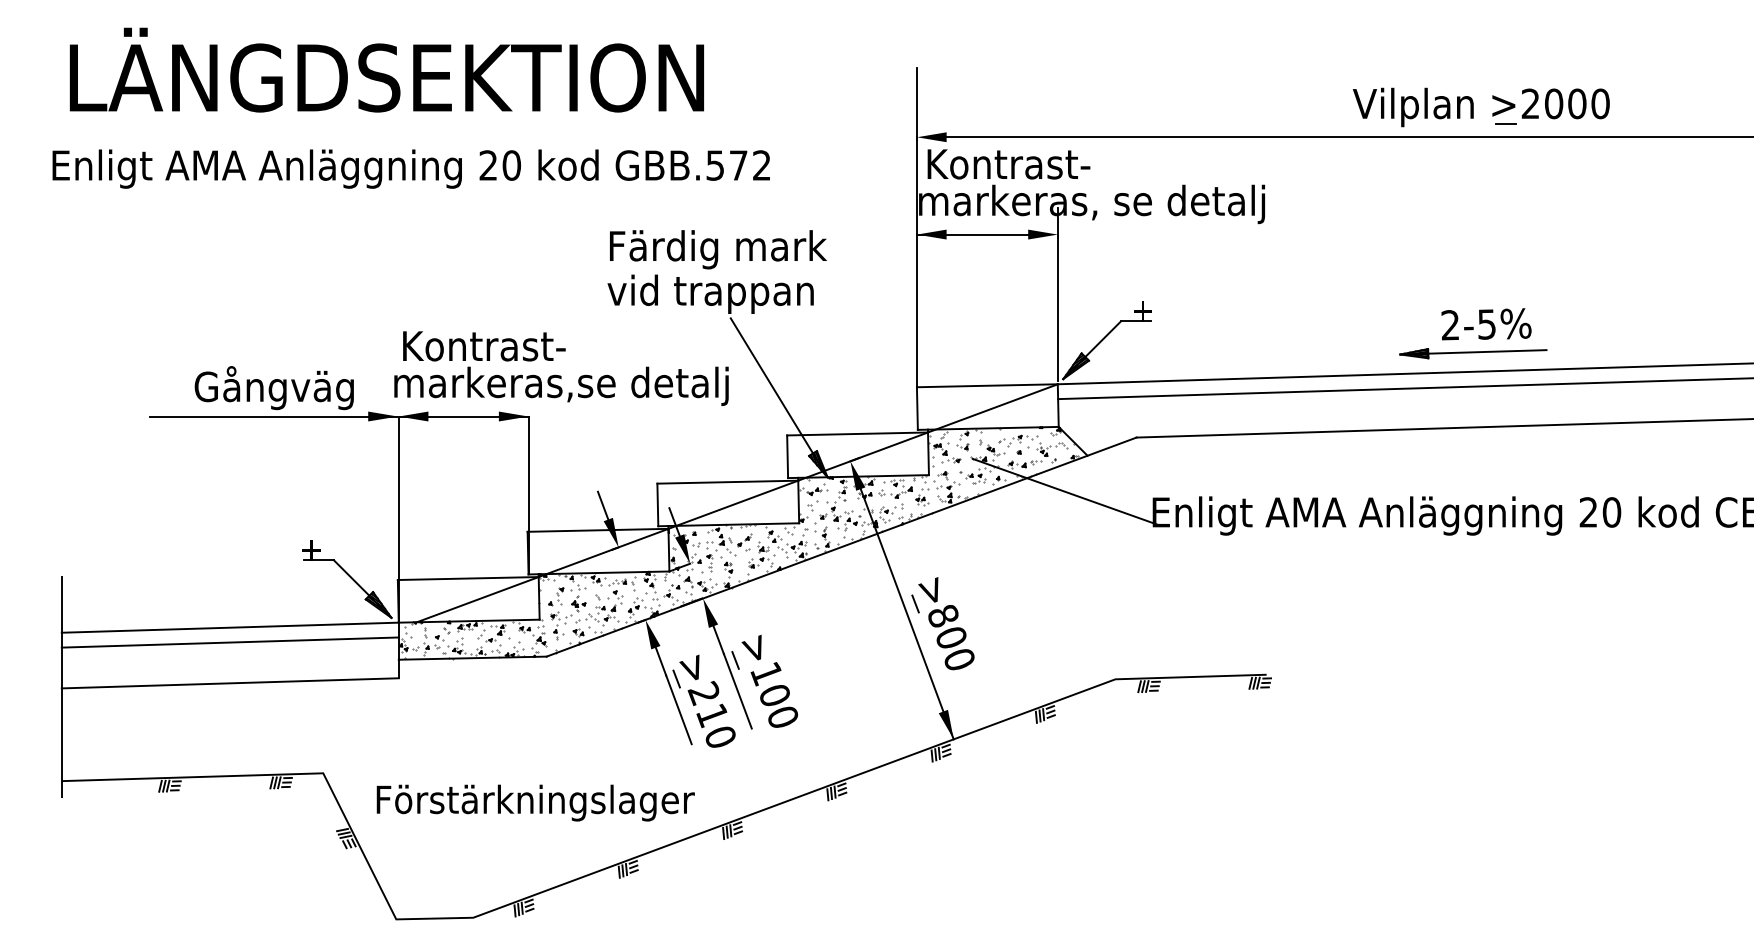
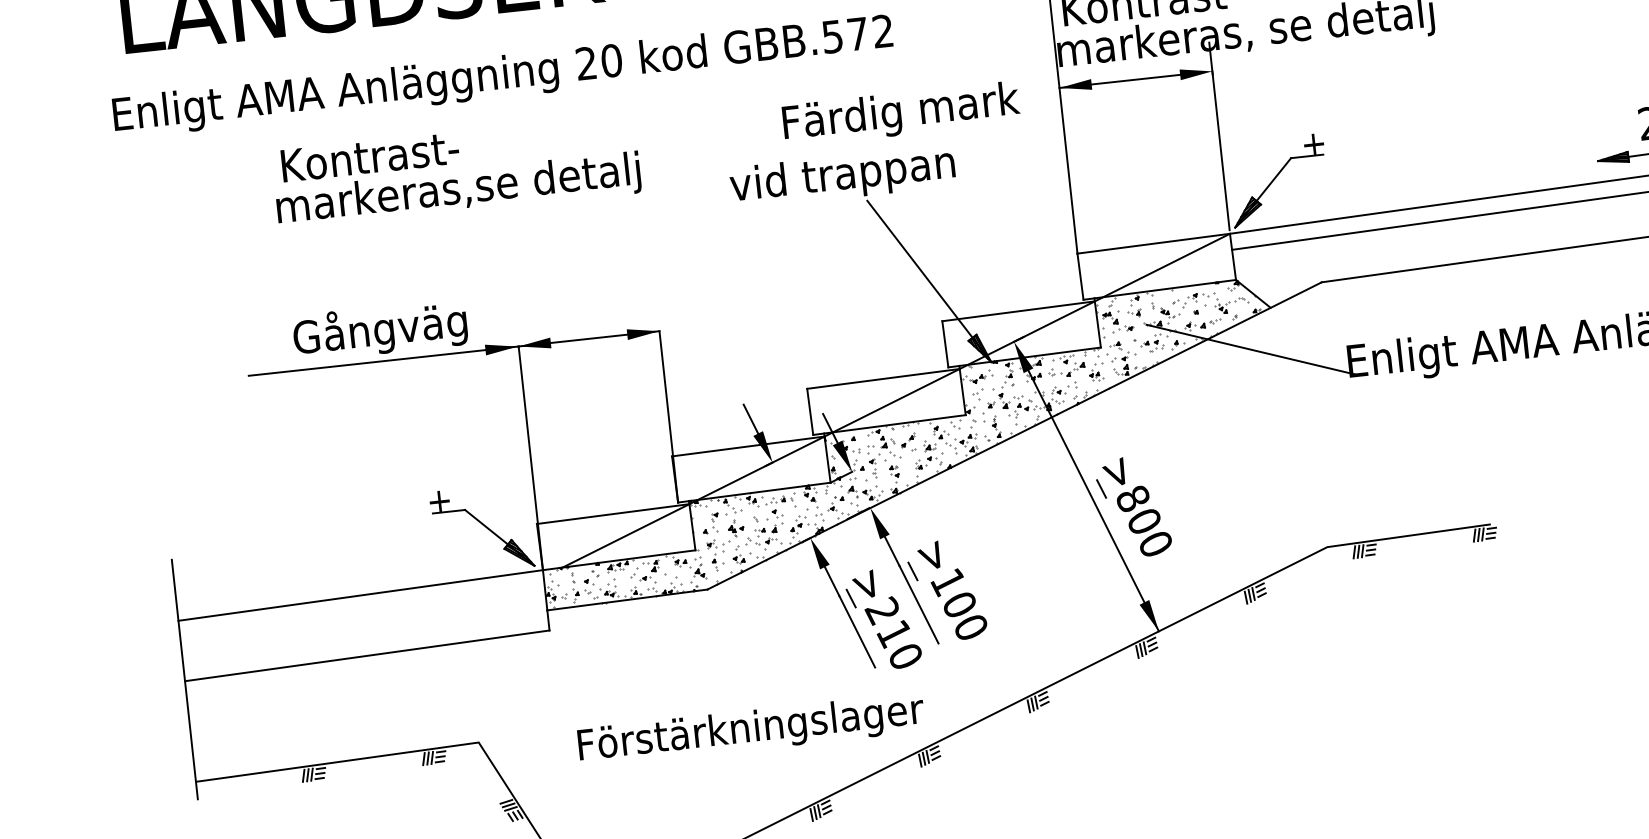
text: (718, 249) -> (901, 113), moved
text: (561, 368) -> (456, 172), moved
line: (229, 642) -> (361, 611), removed
text: (535, 802) -> (751, 729), moved

